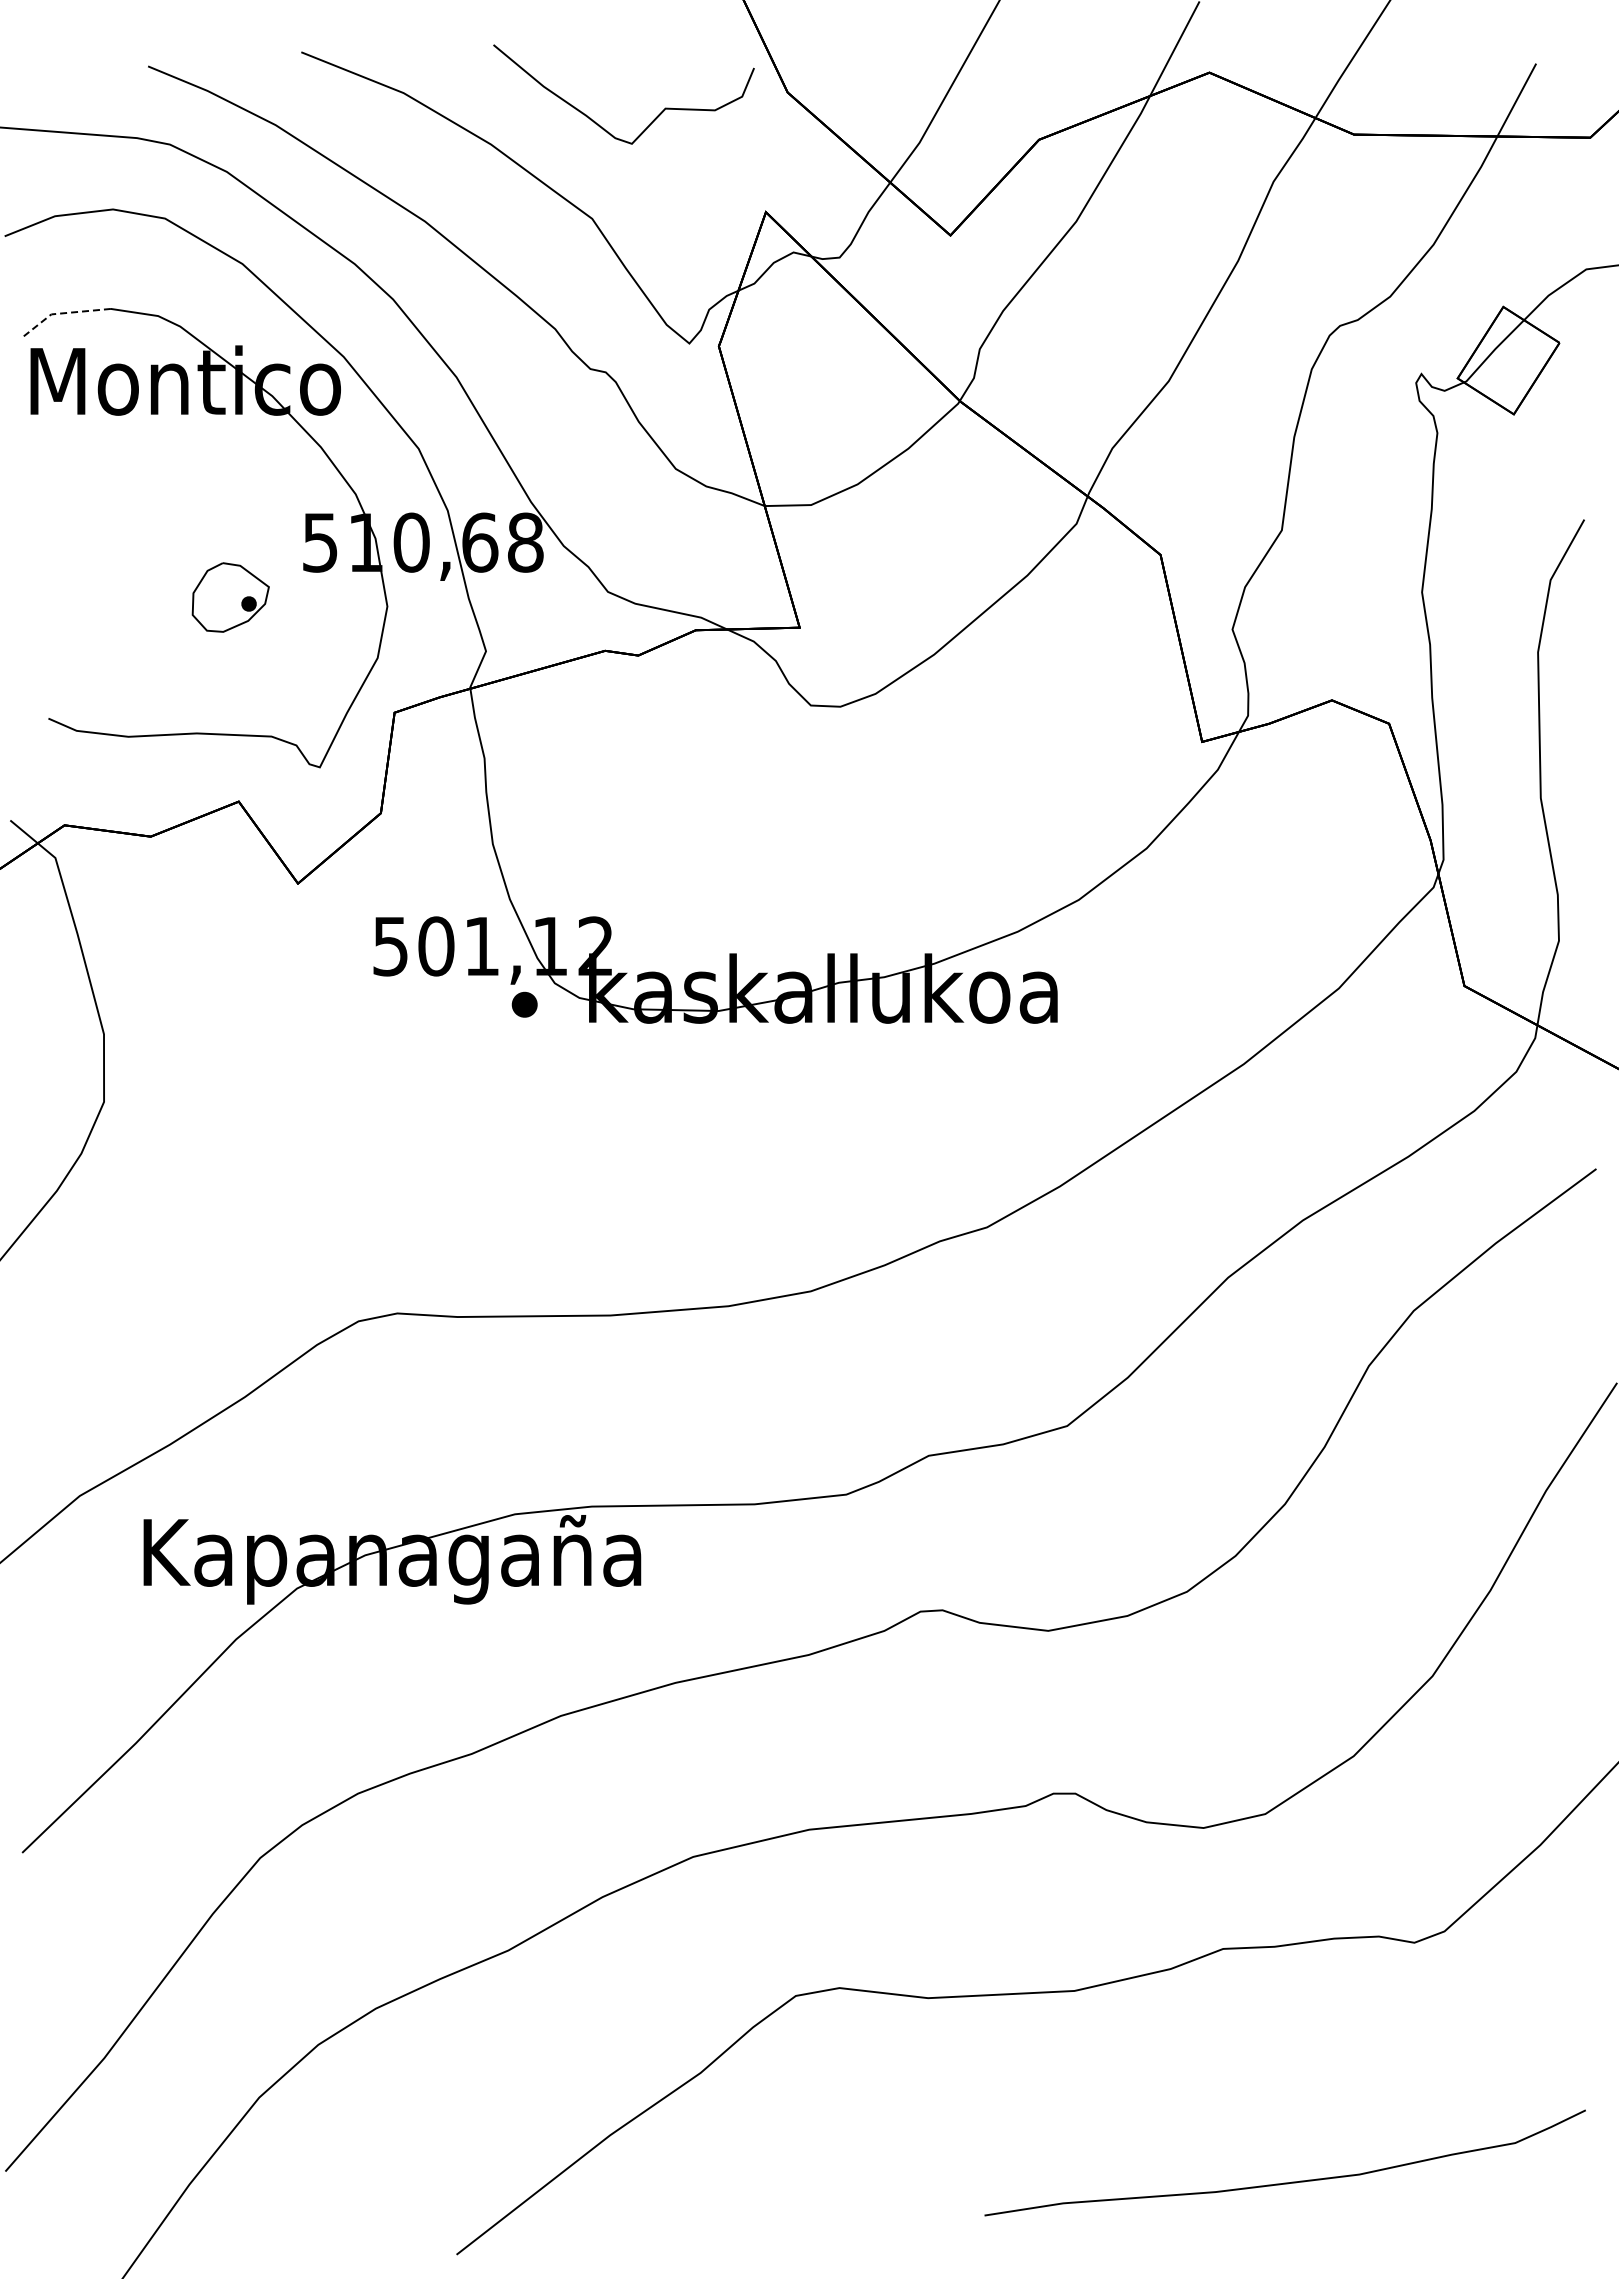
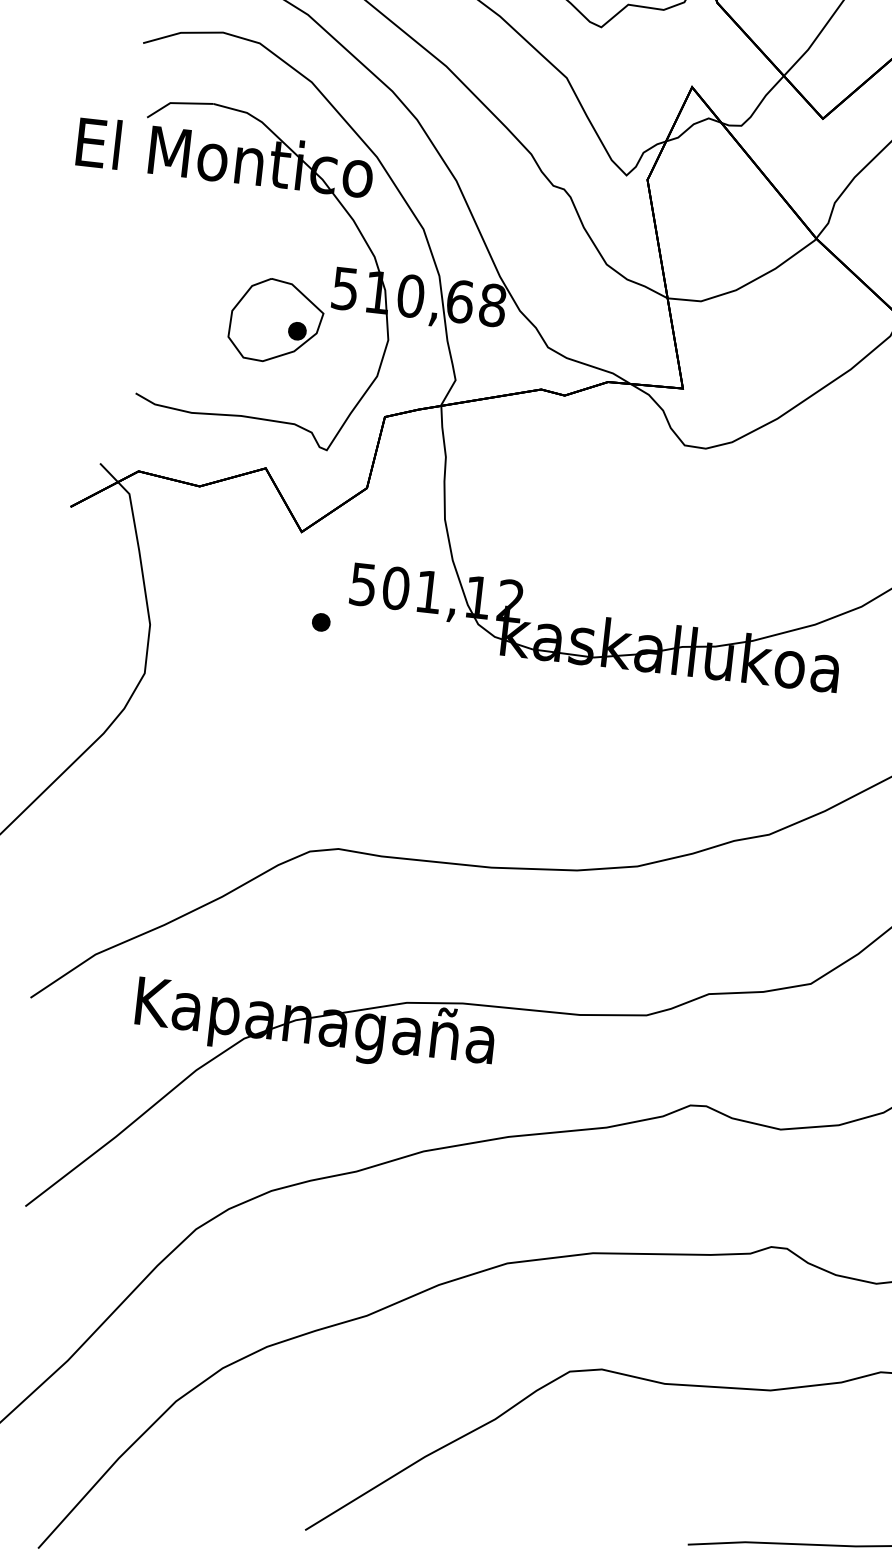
line: (61, 313) -> (177, 103), dashed -> solid
part: (230, 597) -> (276, 320), size x1.67
part: (524, 1004) -> (321, 622), moved

